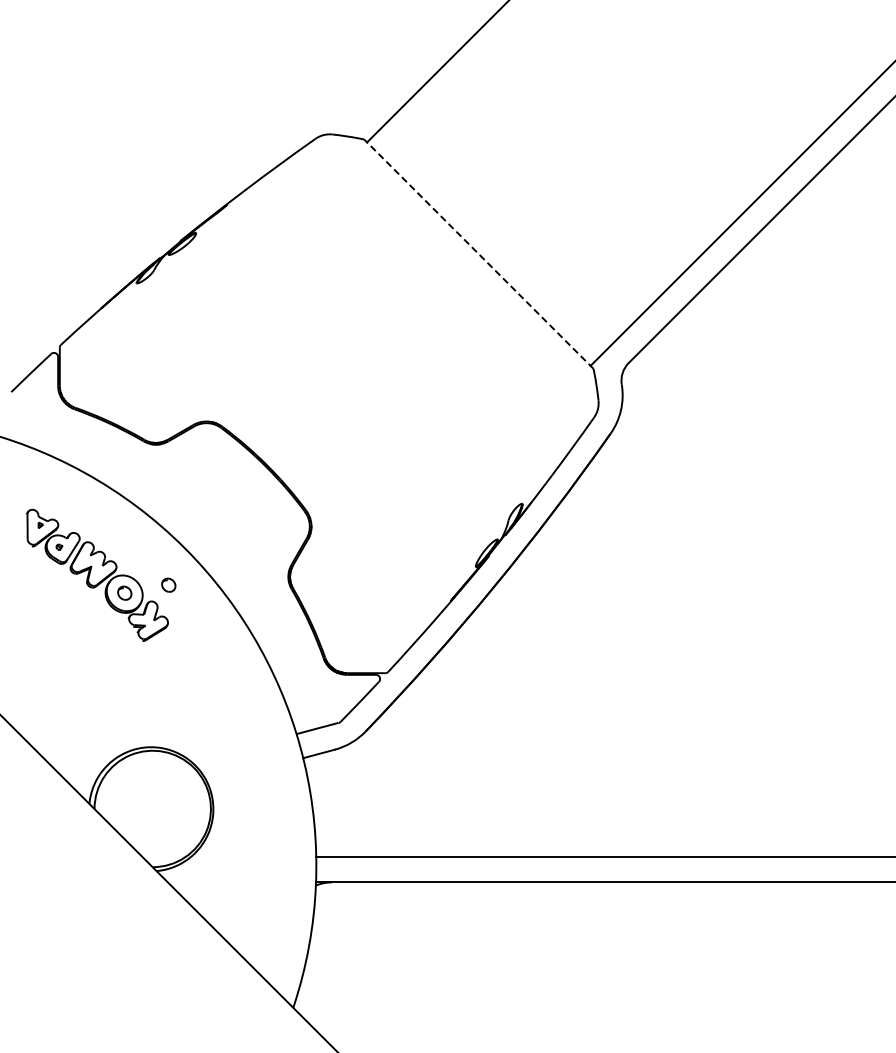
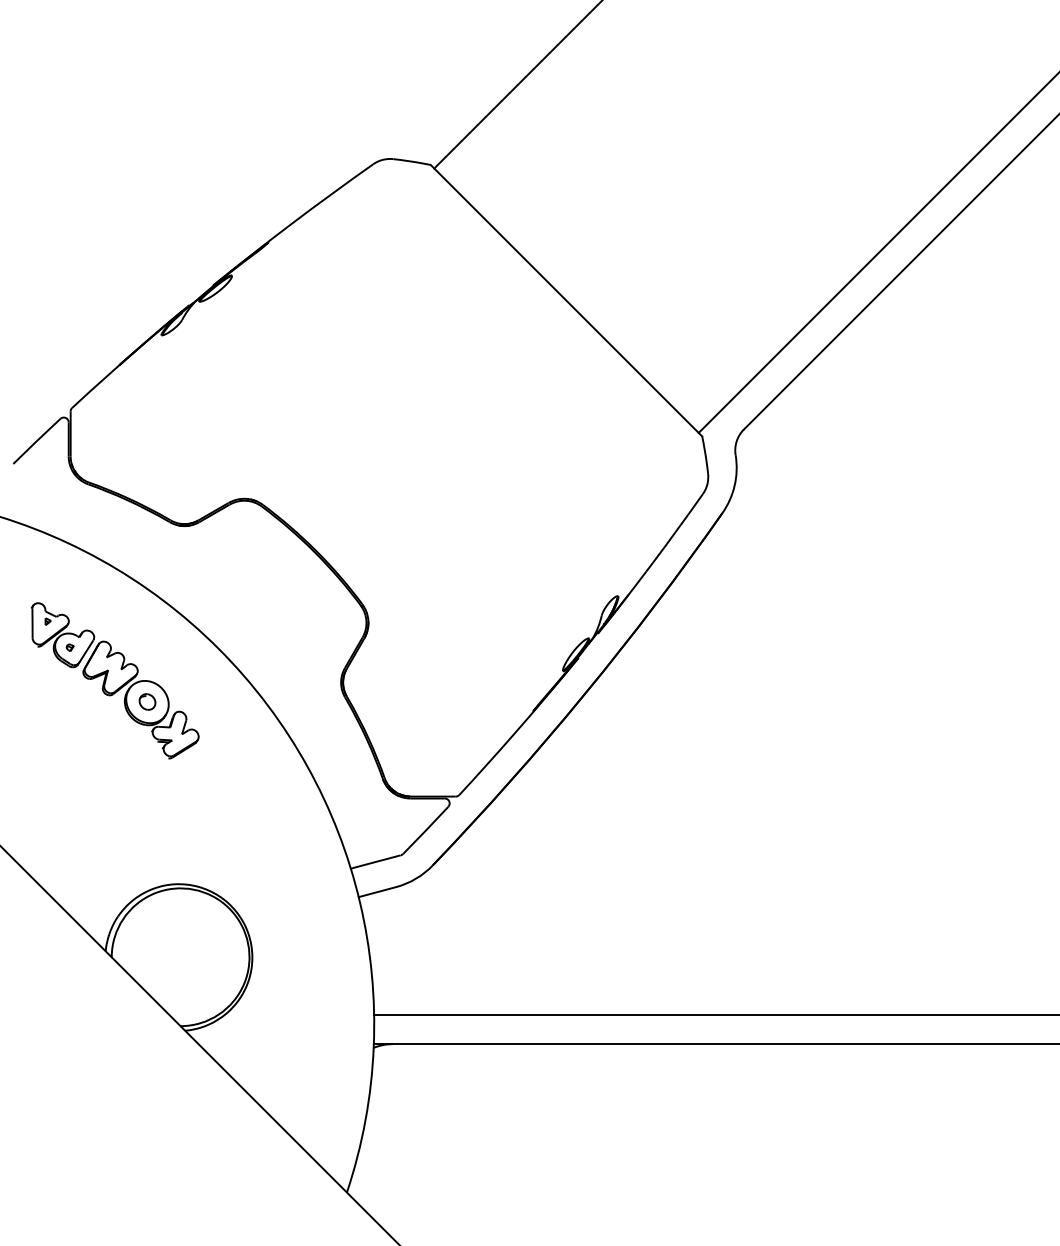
line: (478, 253) -> (566, 299), dashed -> solid
part: (168, 584) -> (199, 691), removed

